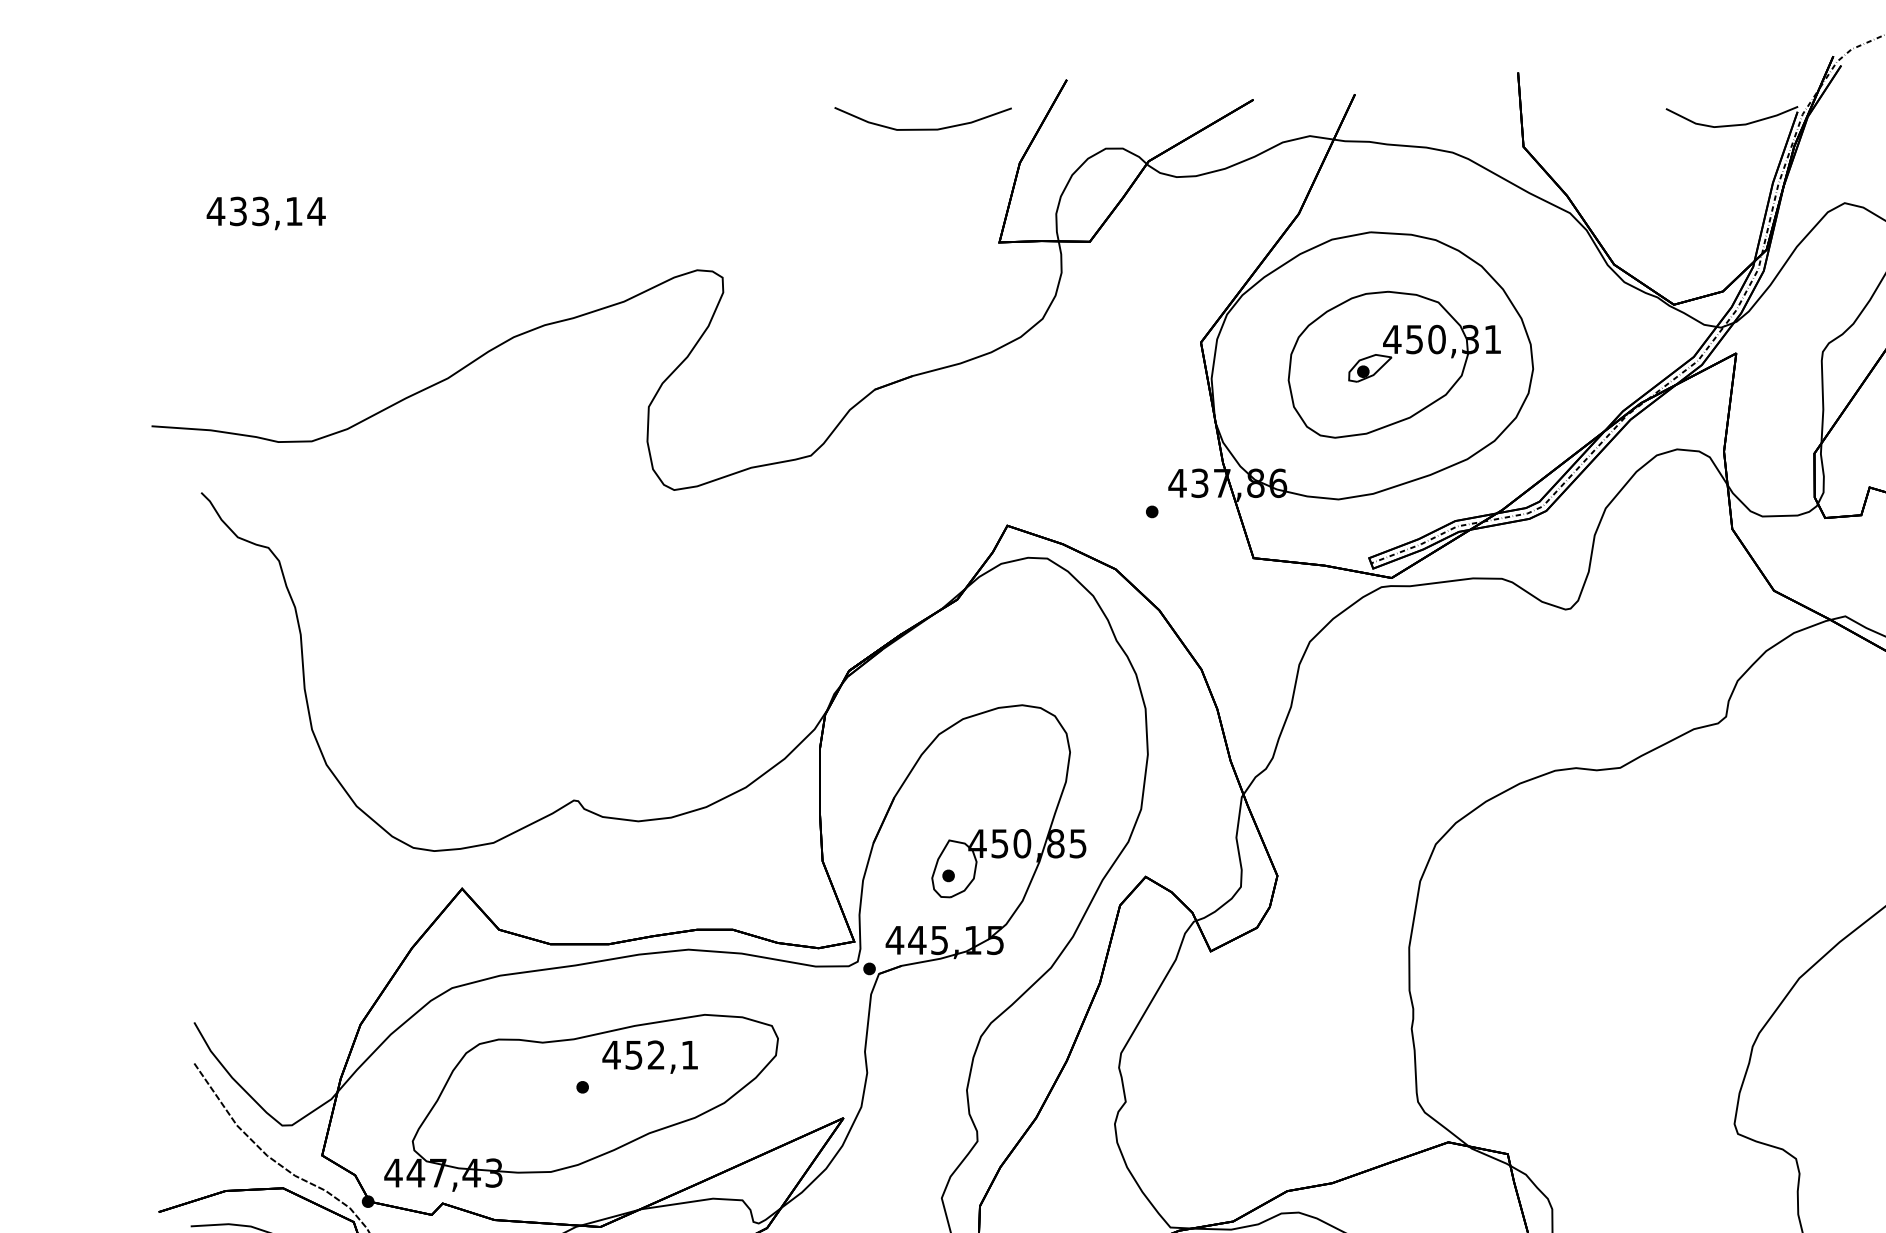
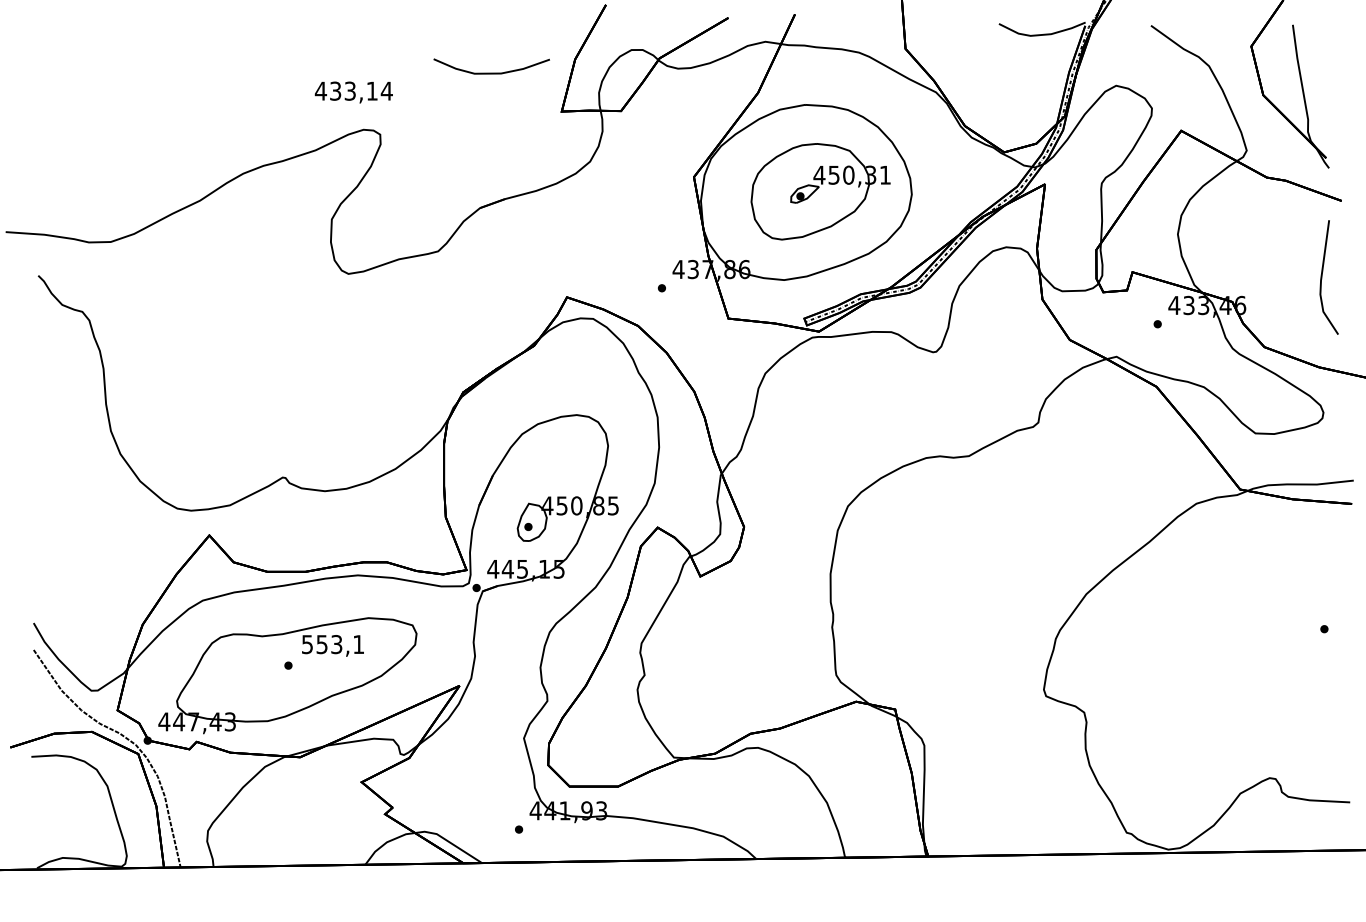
curve: (922, 128) -> (491, 72), moved
text: (265, 213) -> (353, 92), moved
text: (633, 1055) -> (321, 644), 452,1 -> 553,1

